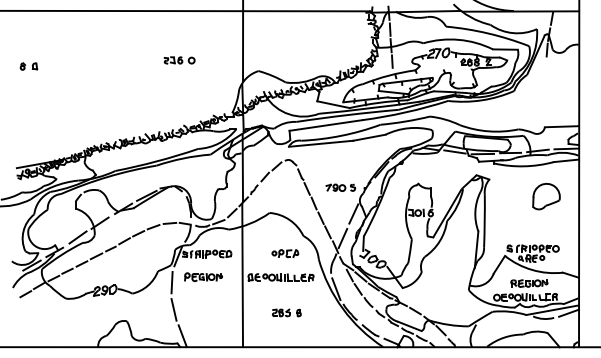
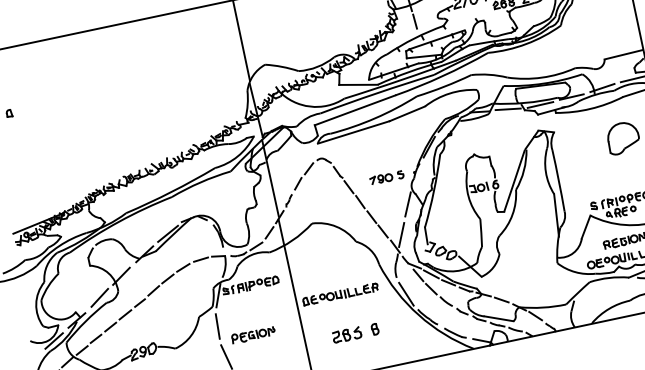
part: (179, 60) -> (172, 71), removed
part: (285, 253) -> (339, 265), removed
part: (203, 276) -> (253, 334), moved
part: (286, 312) -> (355, 332), size x1.4

